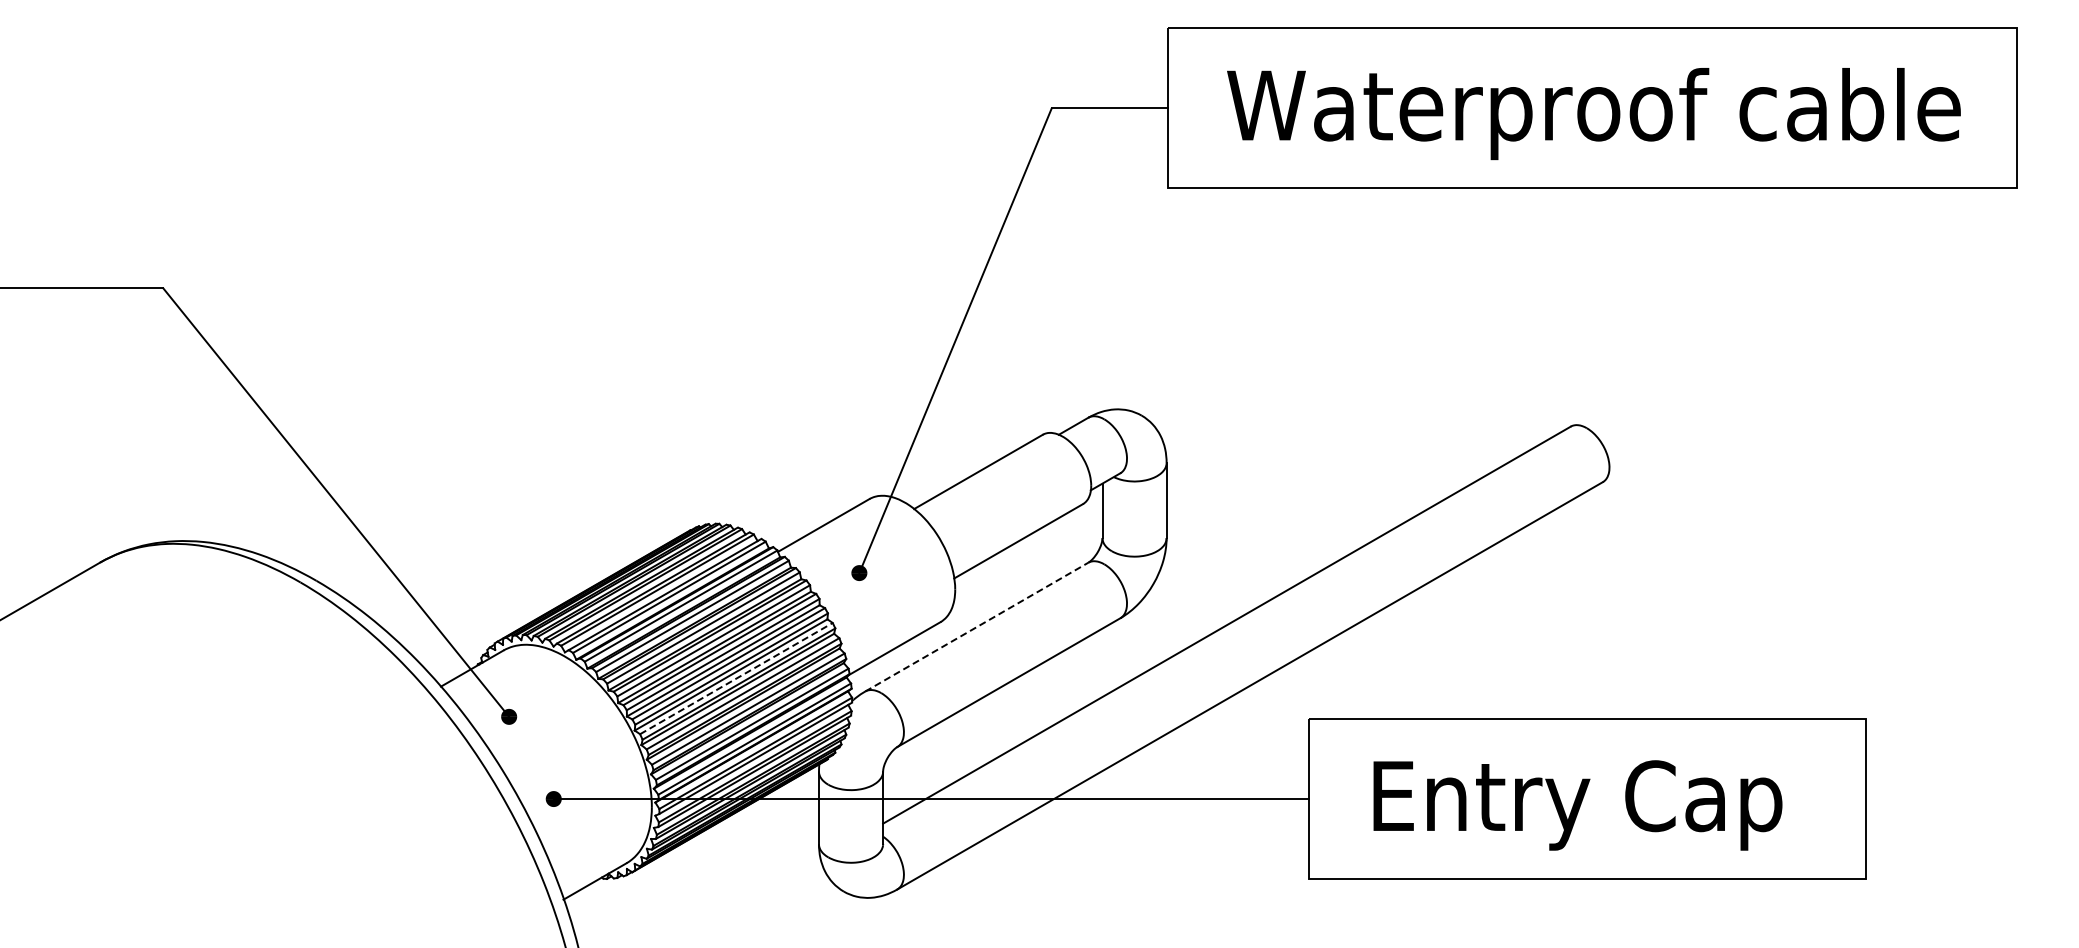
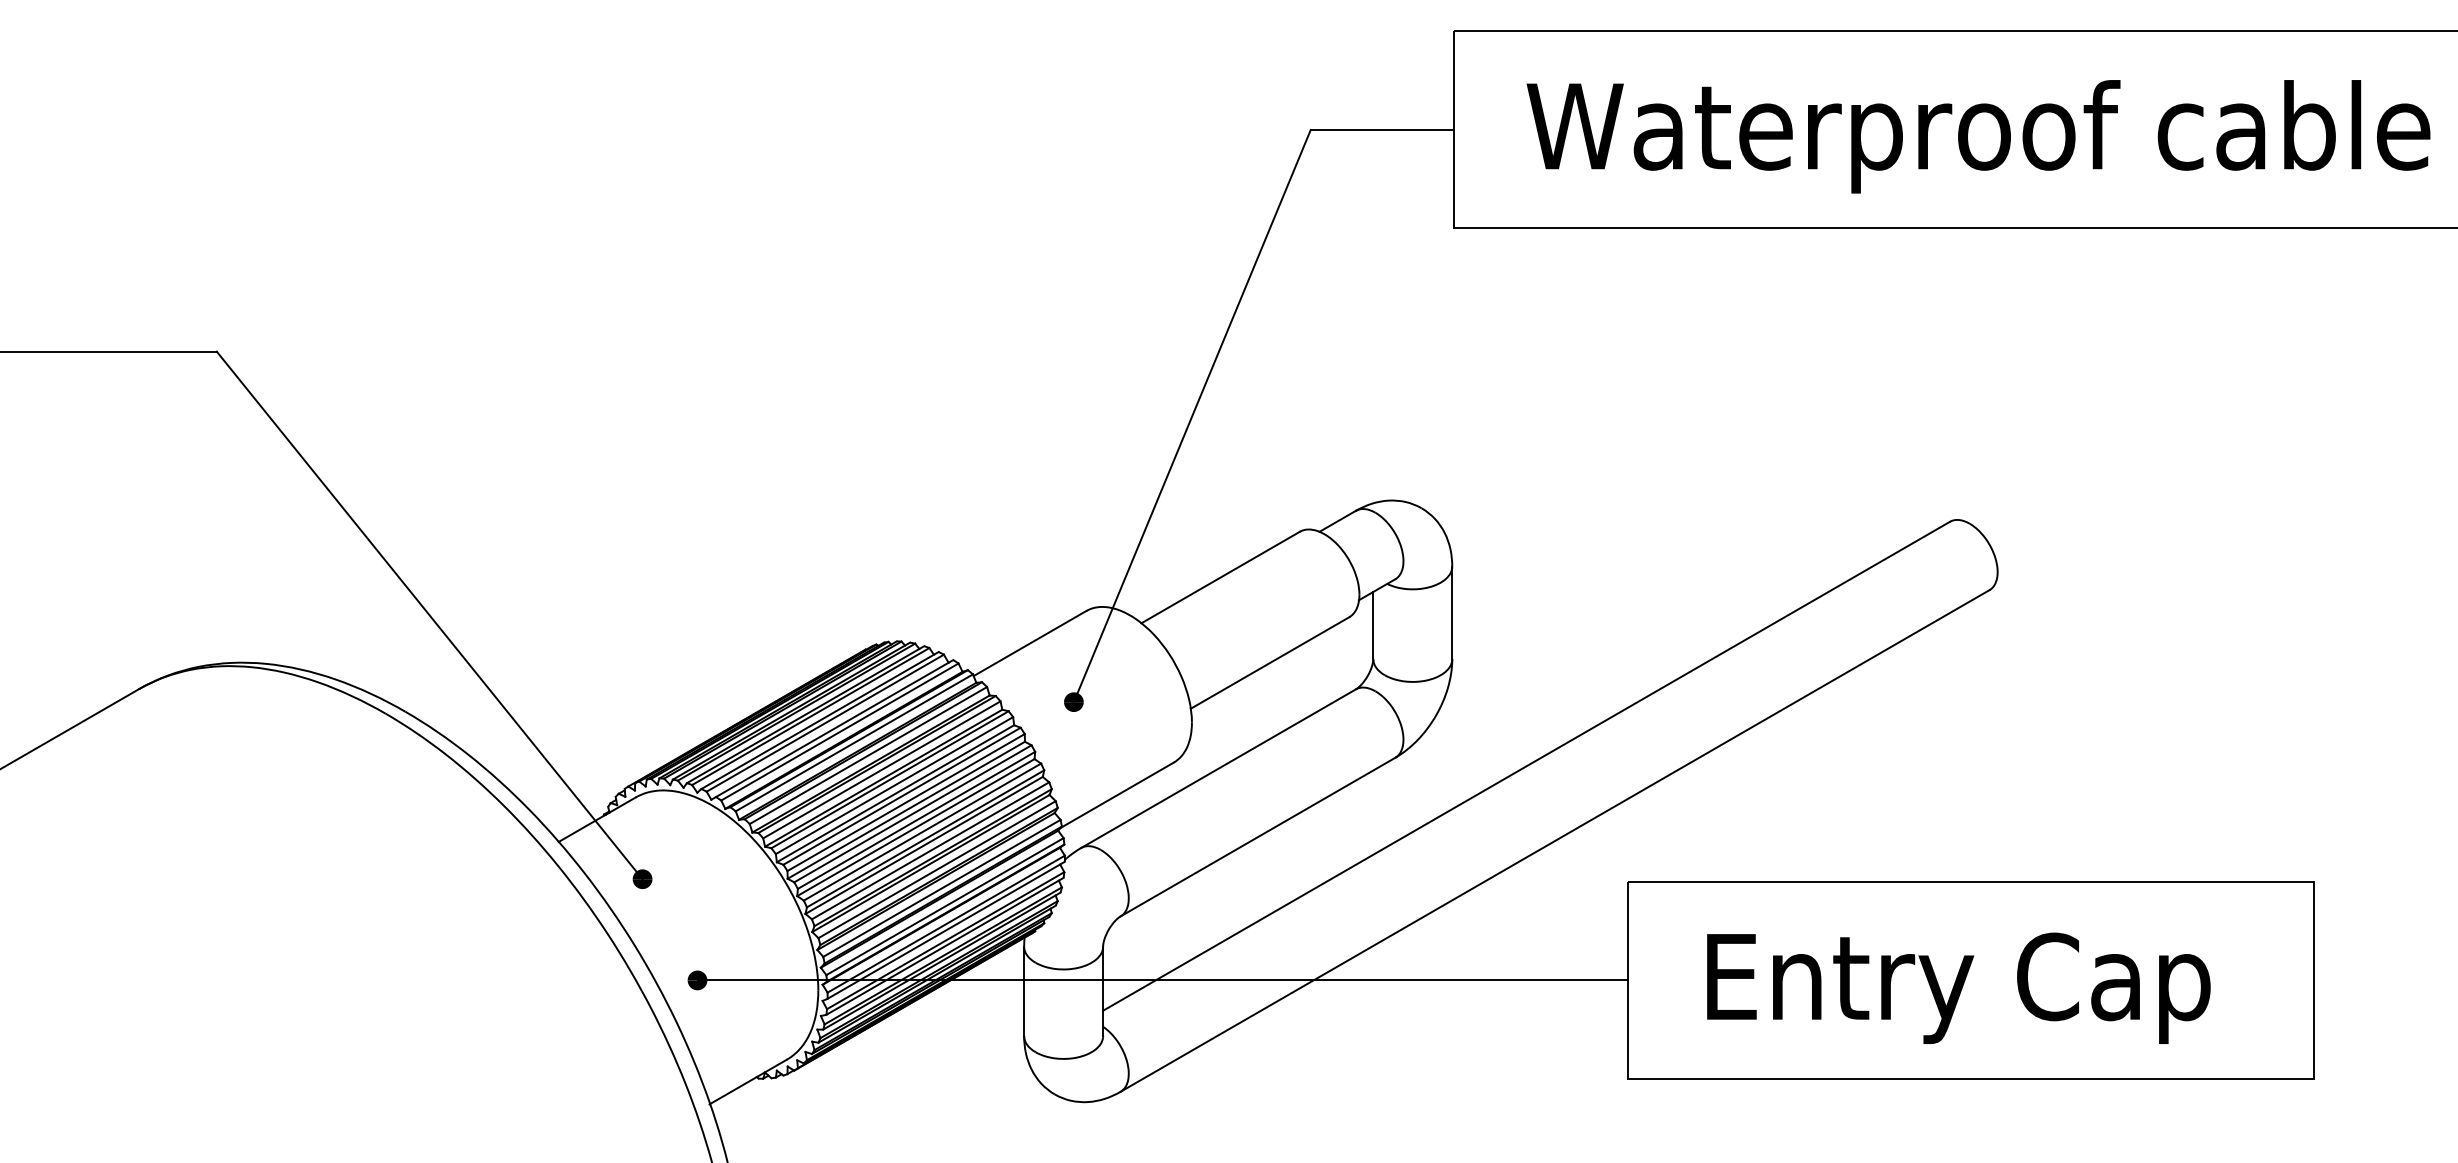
line: (976, 627) -> (1218, 769), dashed -> solid
line: (736, 678) -> (922, 831), dashed -> solid

